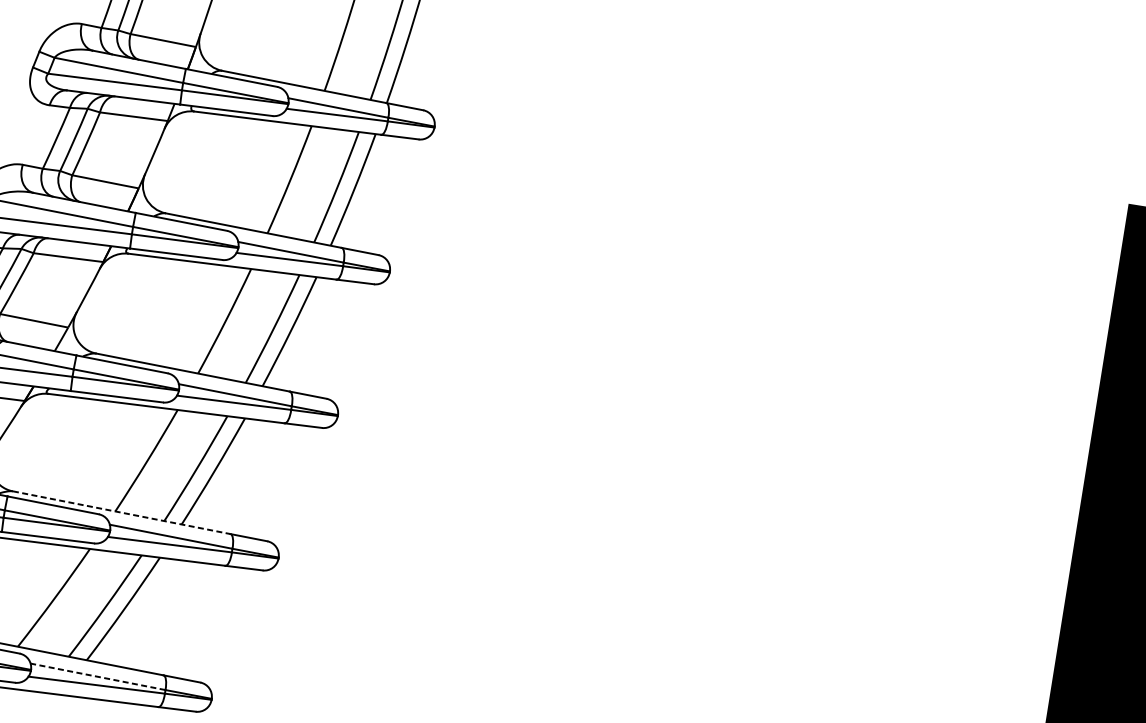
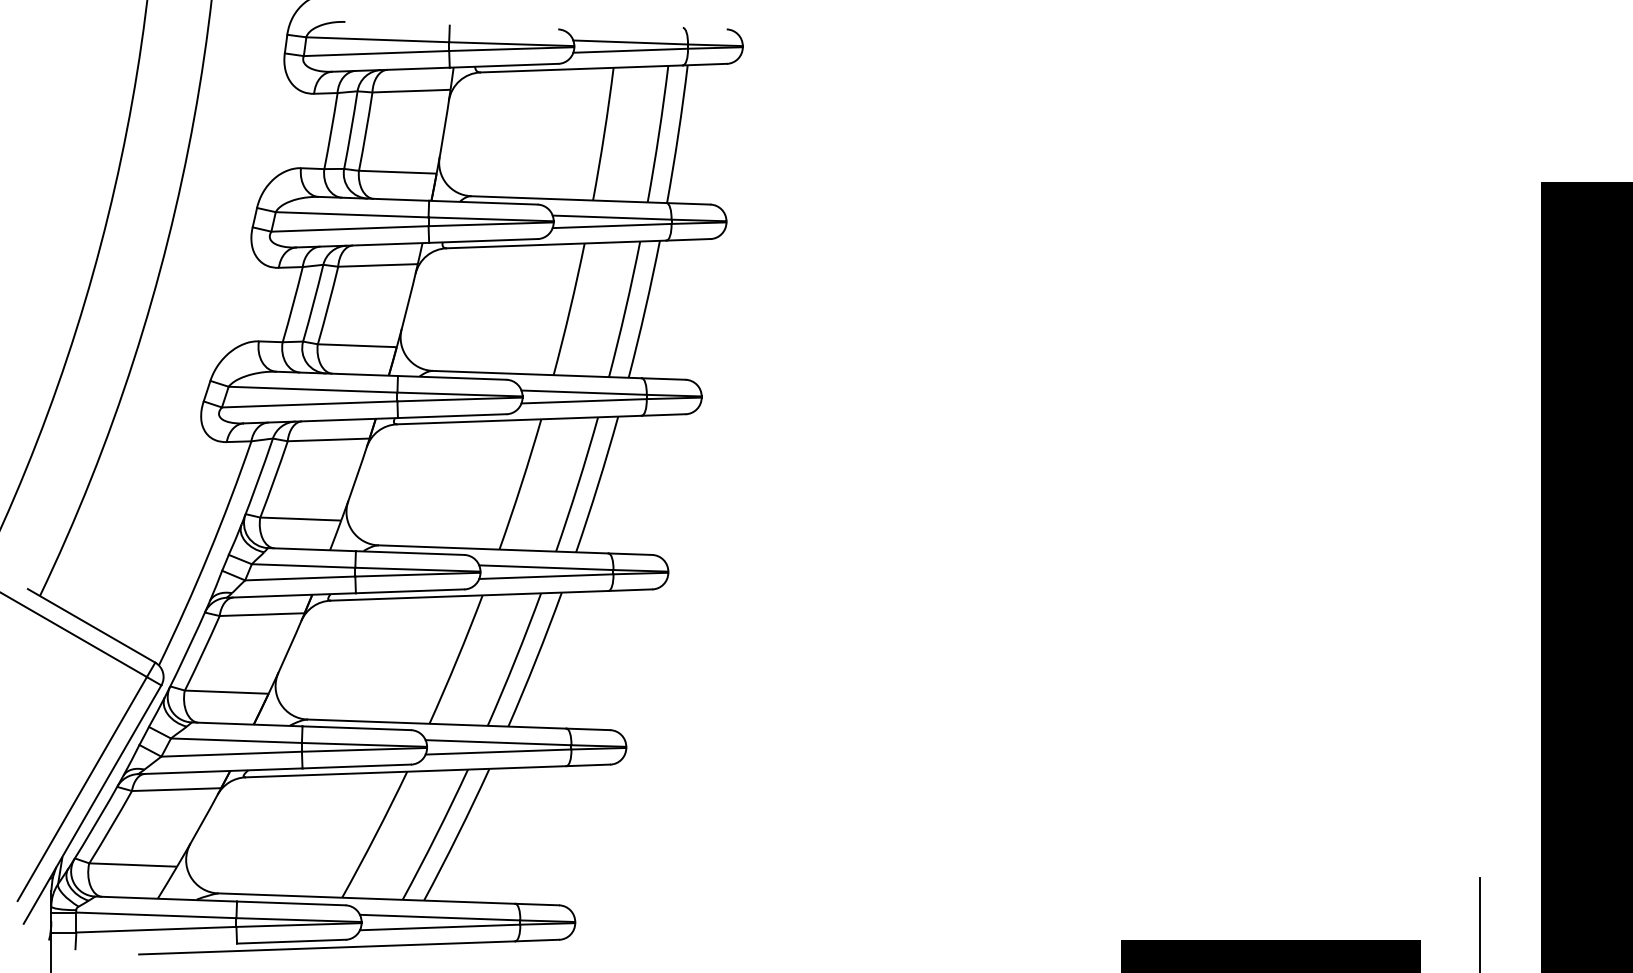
line: (122, 513) -> (437, 724), dashed -> solid
line: (97, 676) -> (439, 917), dashed -> solid

